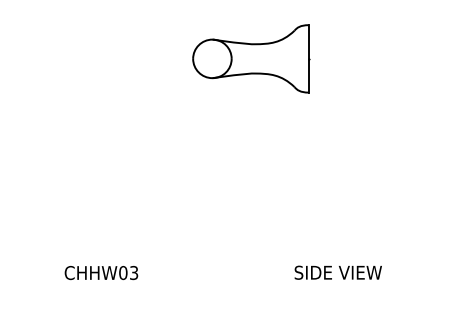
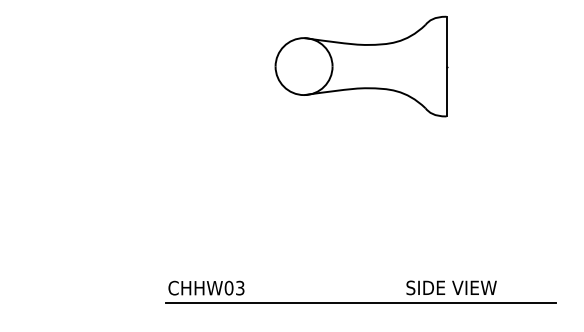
part: (251, 58) -> (361, 66), size x1.43
line: (251, 286) -> (361, 302), added

